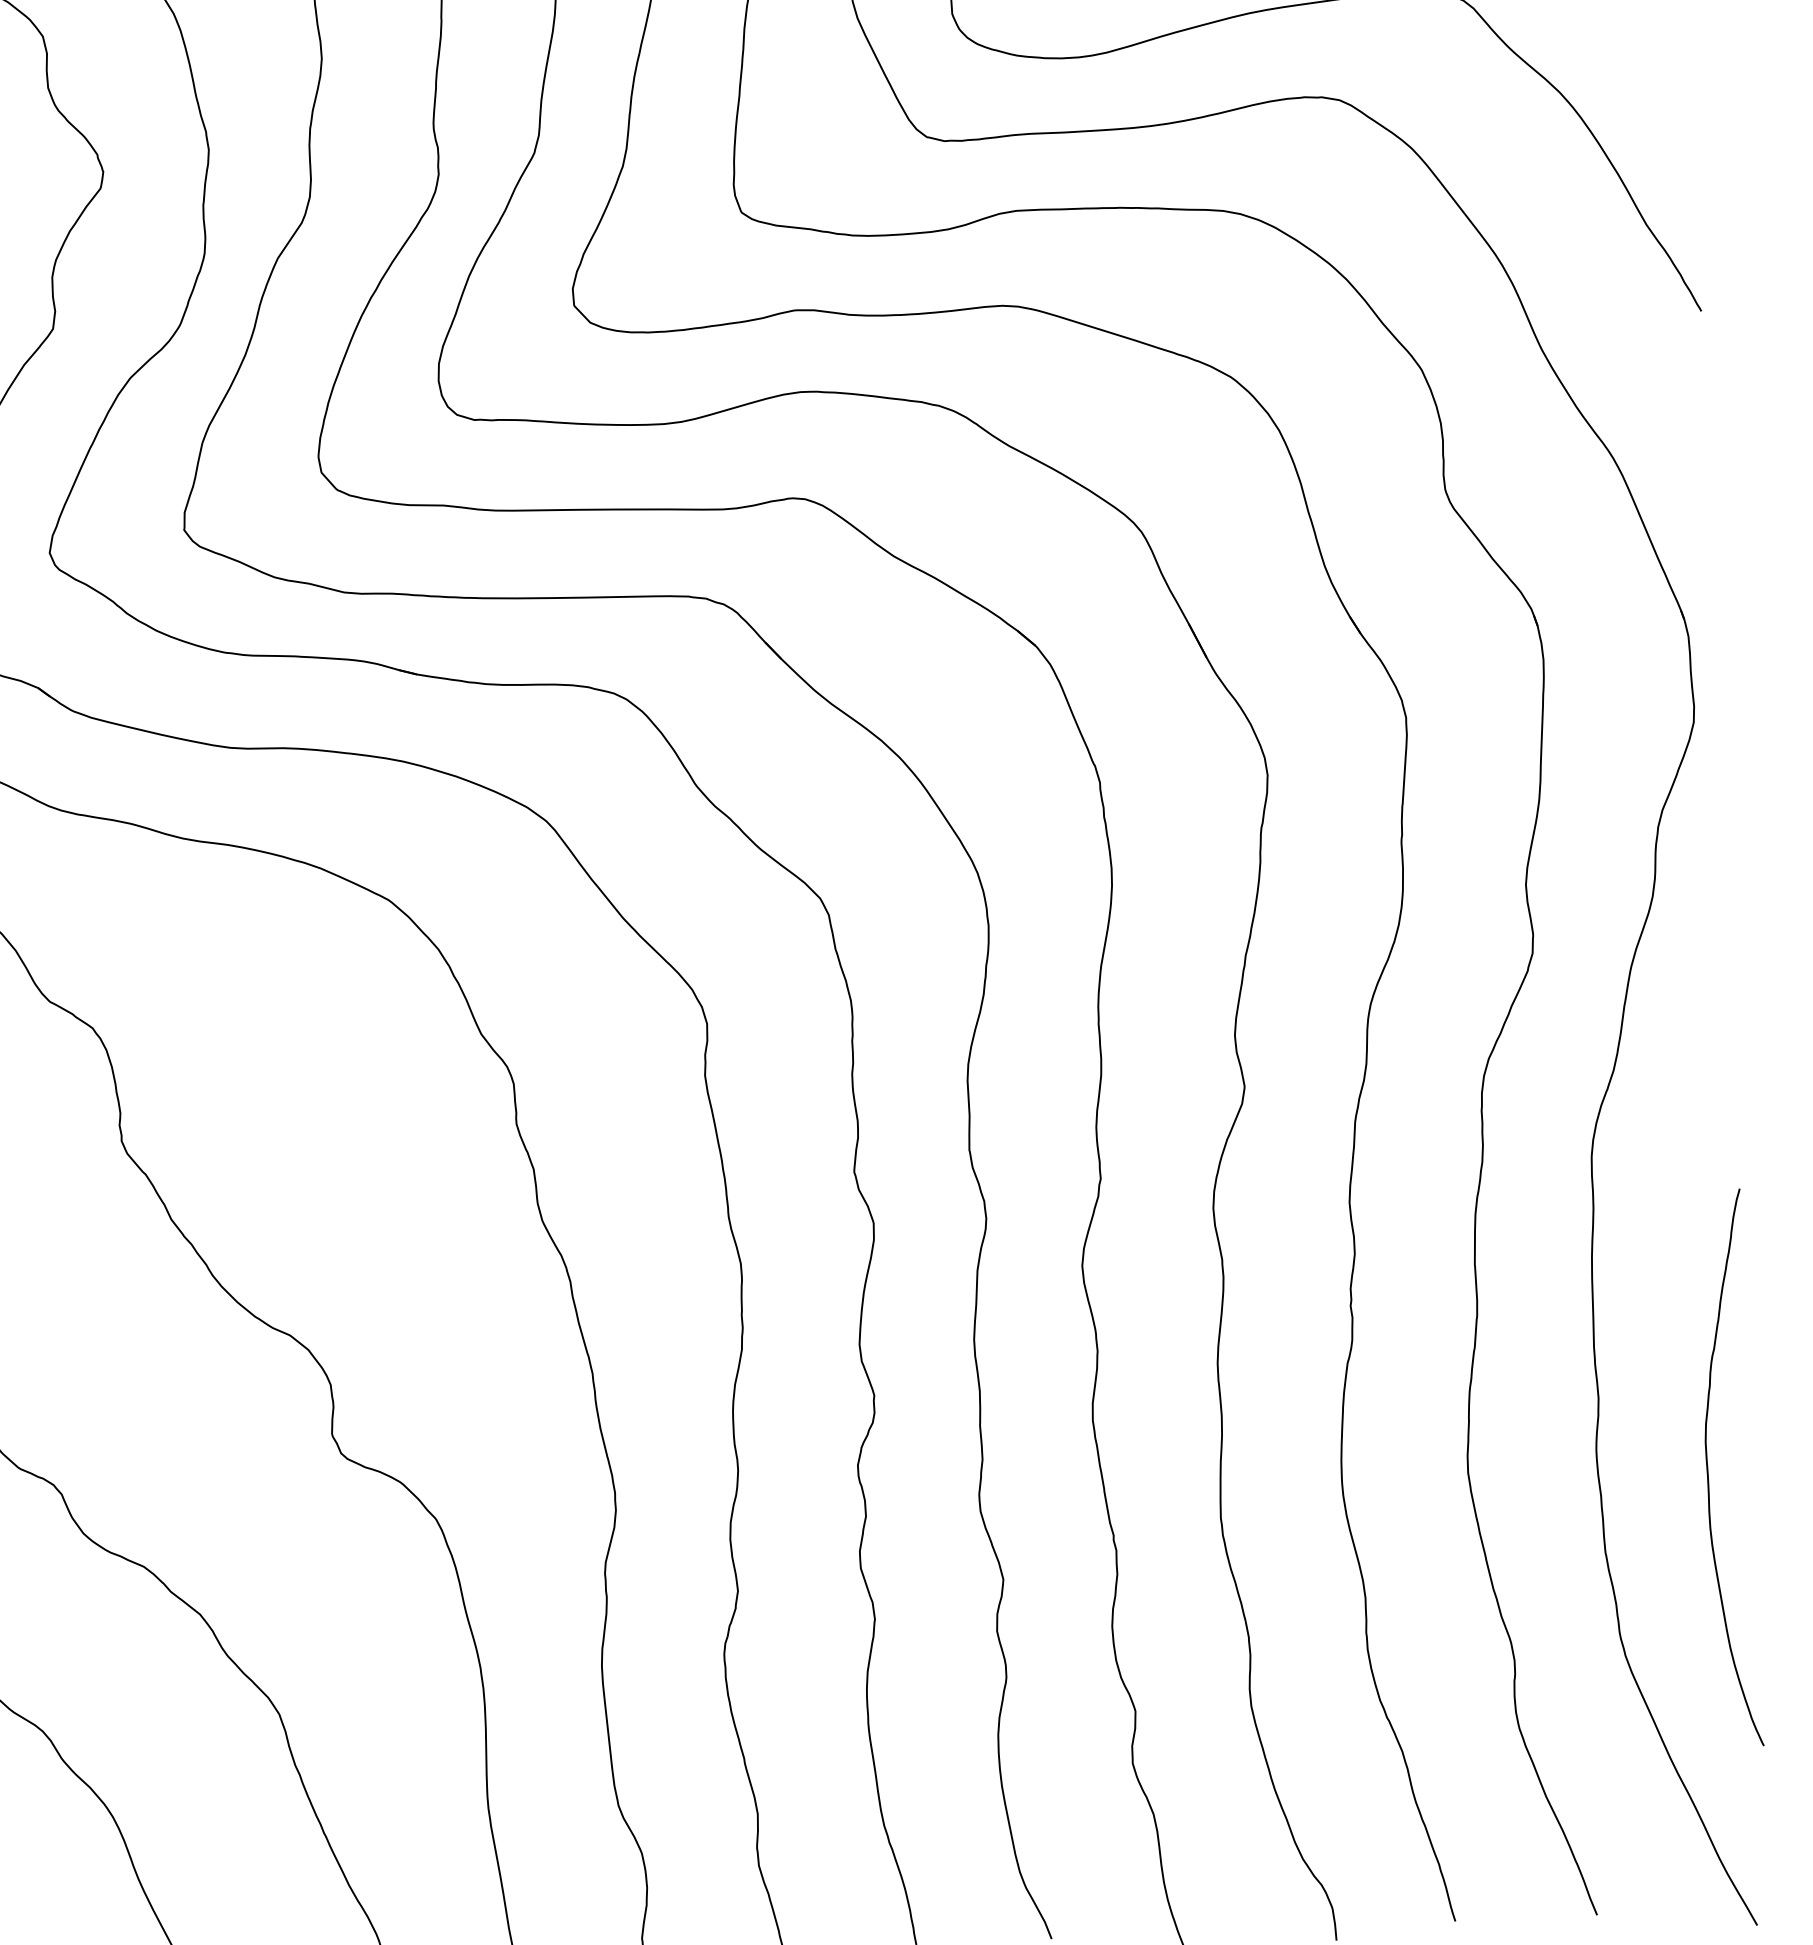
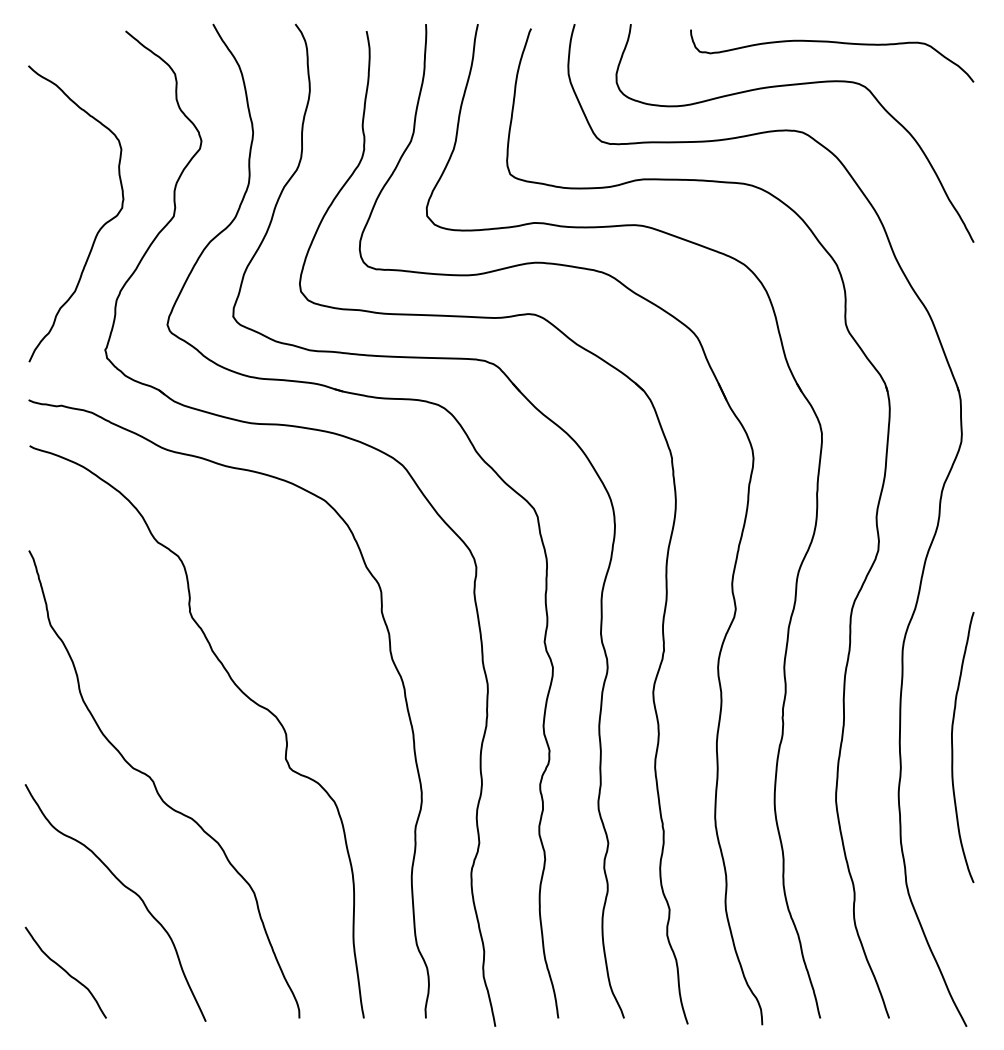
curve: (1710, 1469) -> (953, 747), moved

